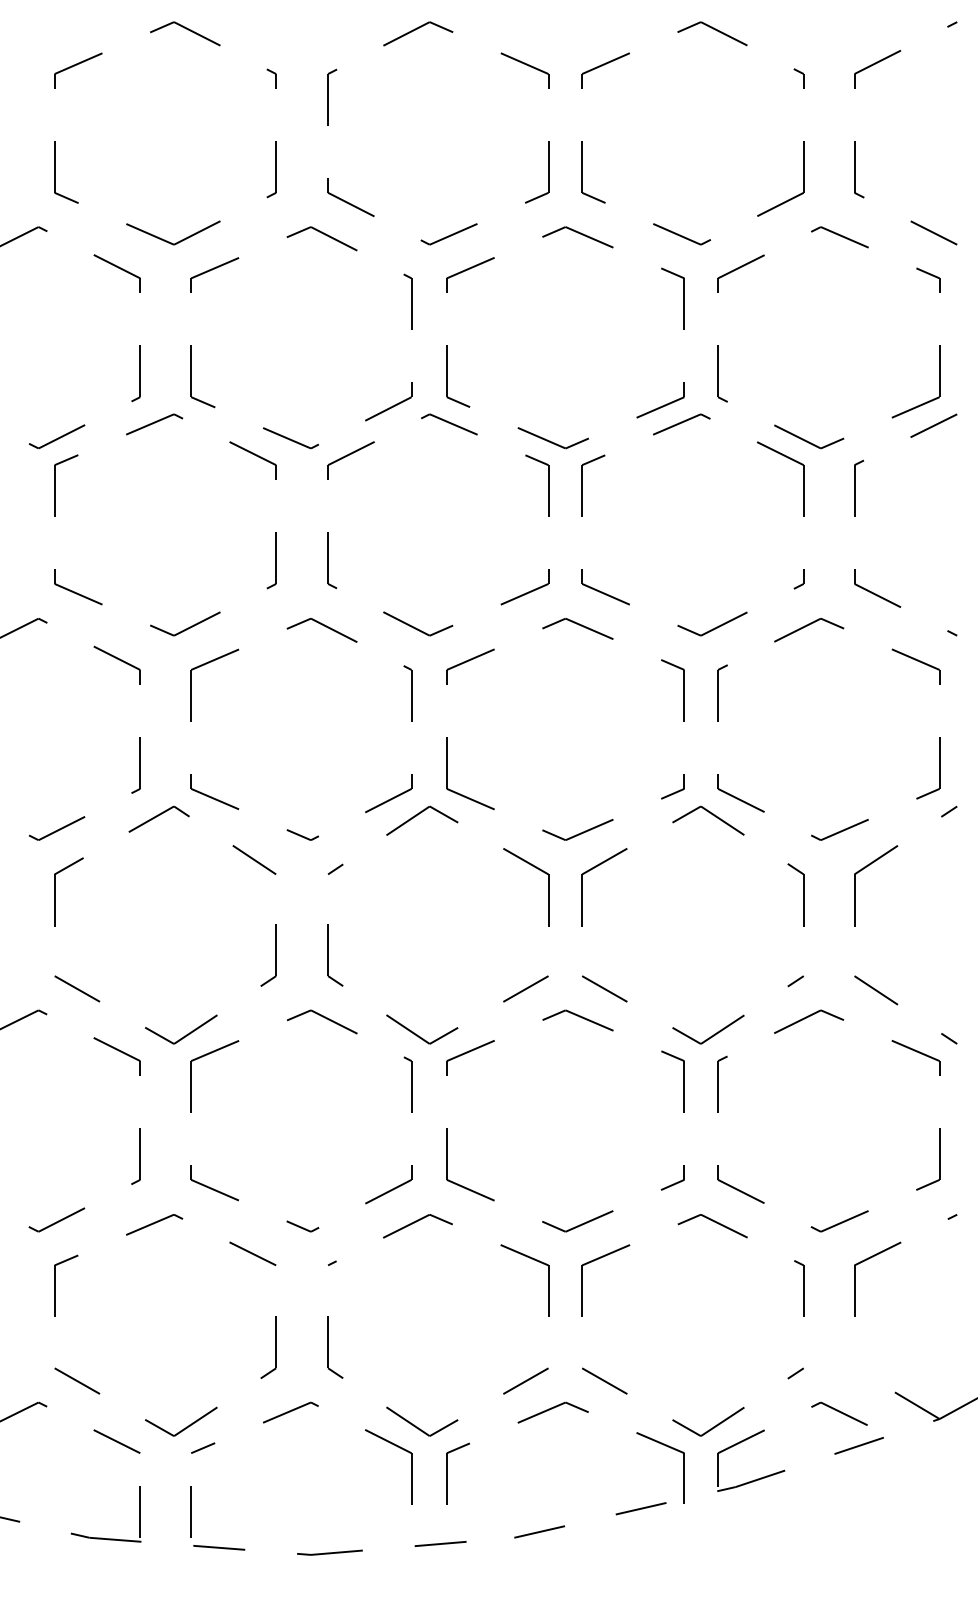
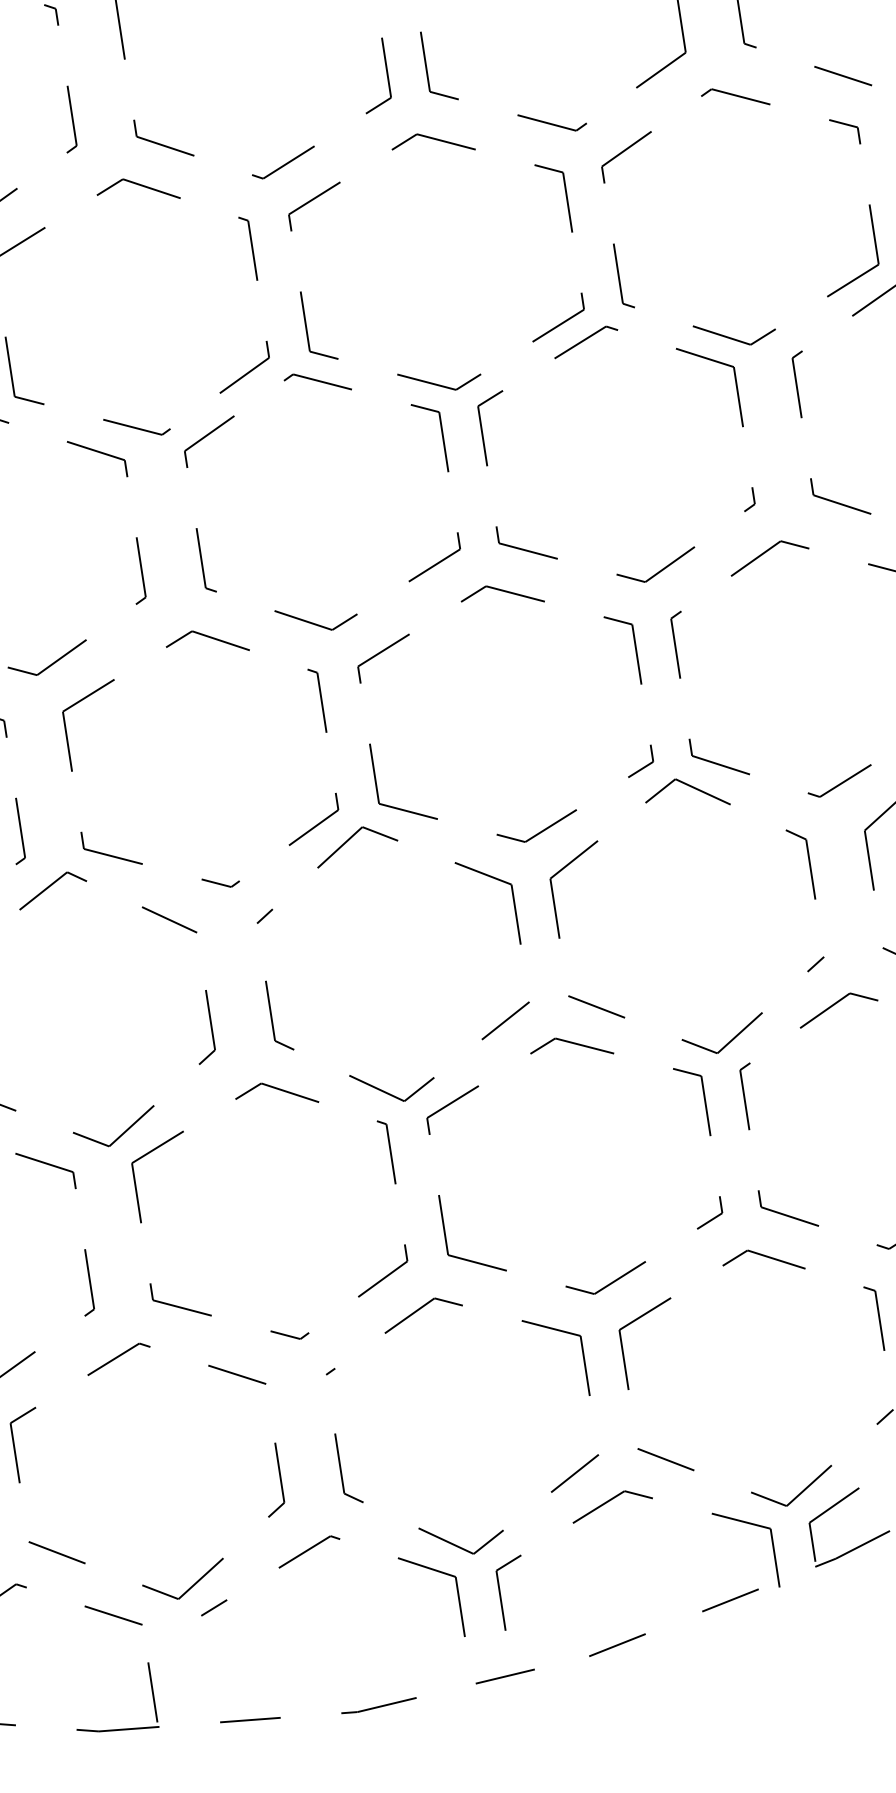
line: (190, 1511) -> (210, 1683), removed

